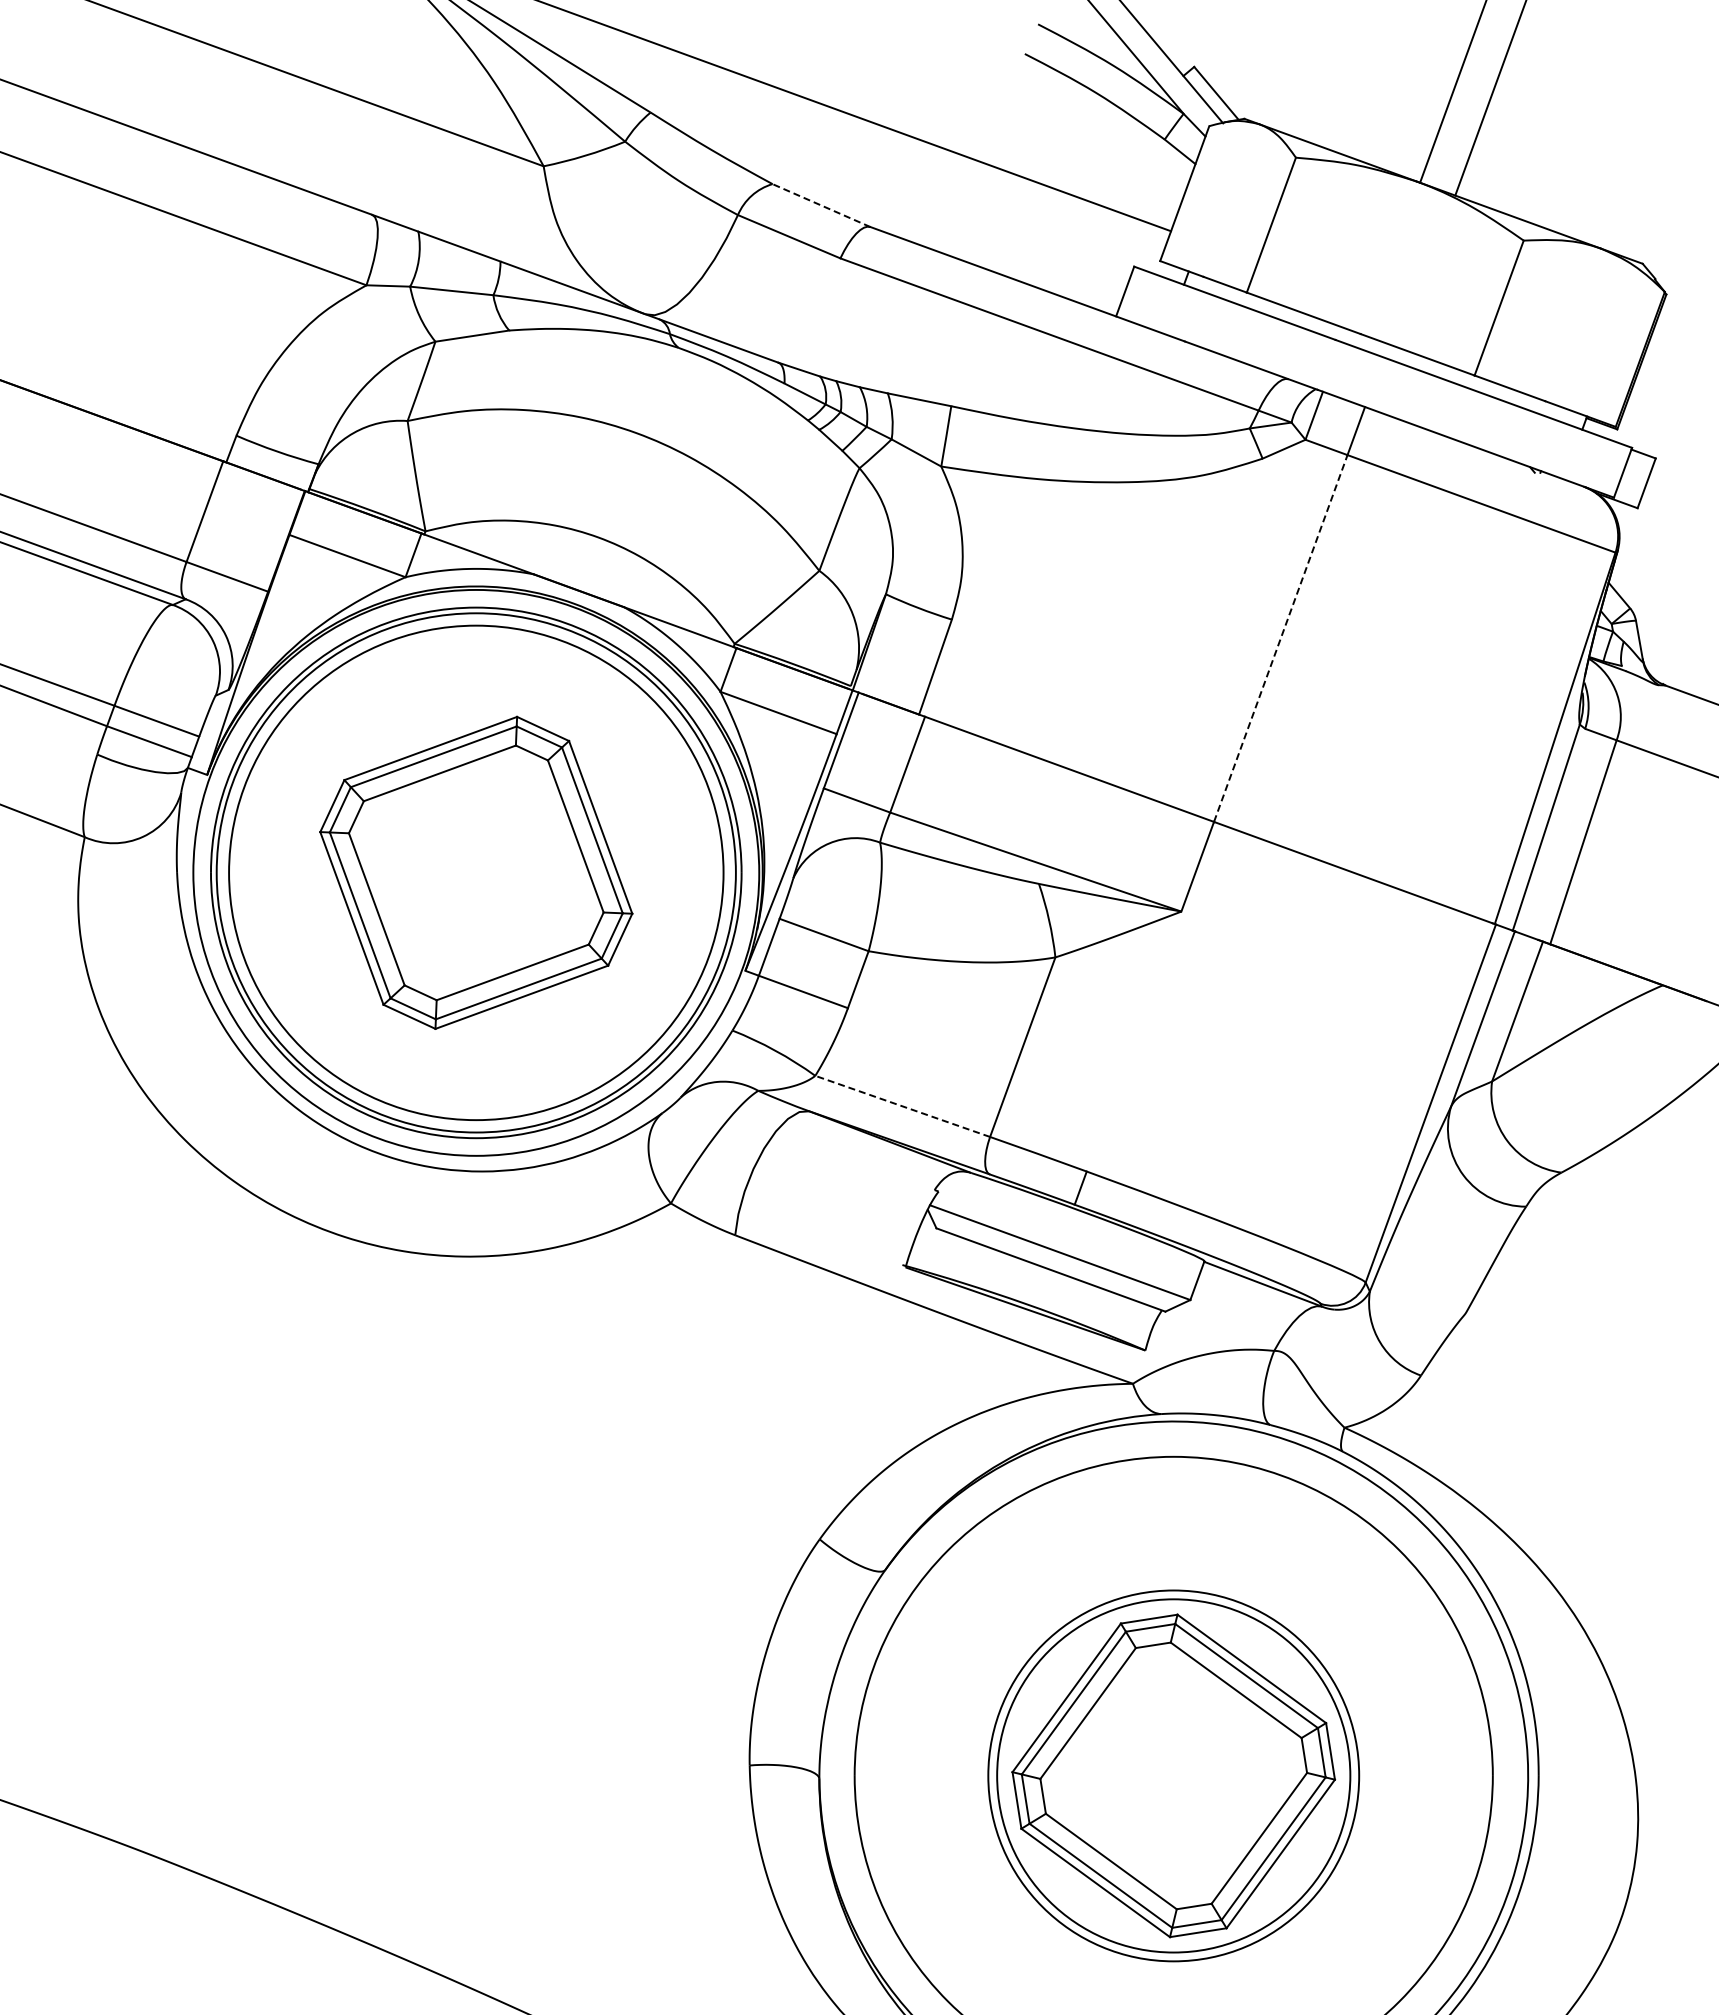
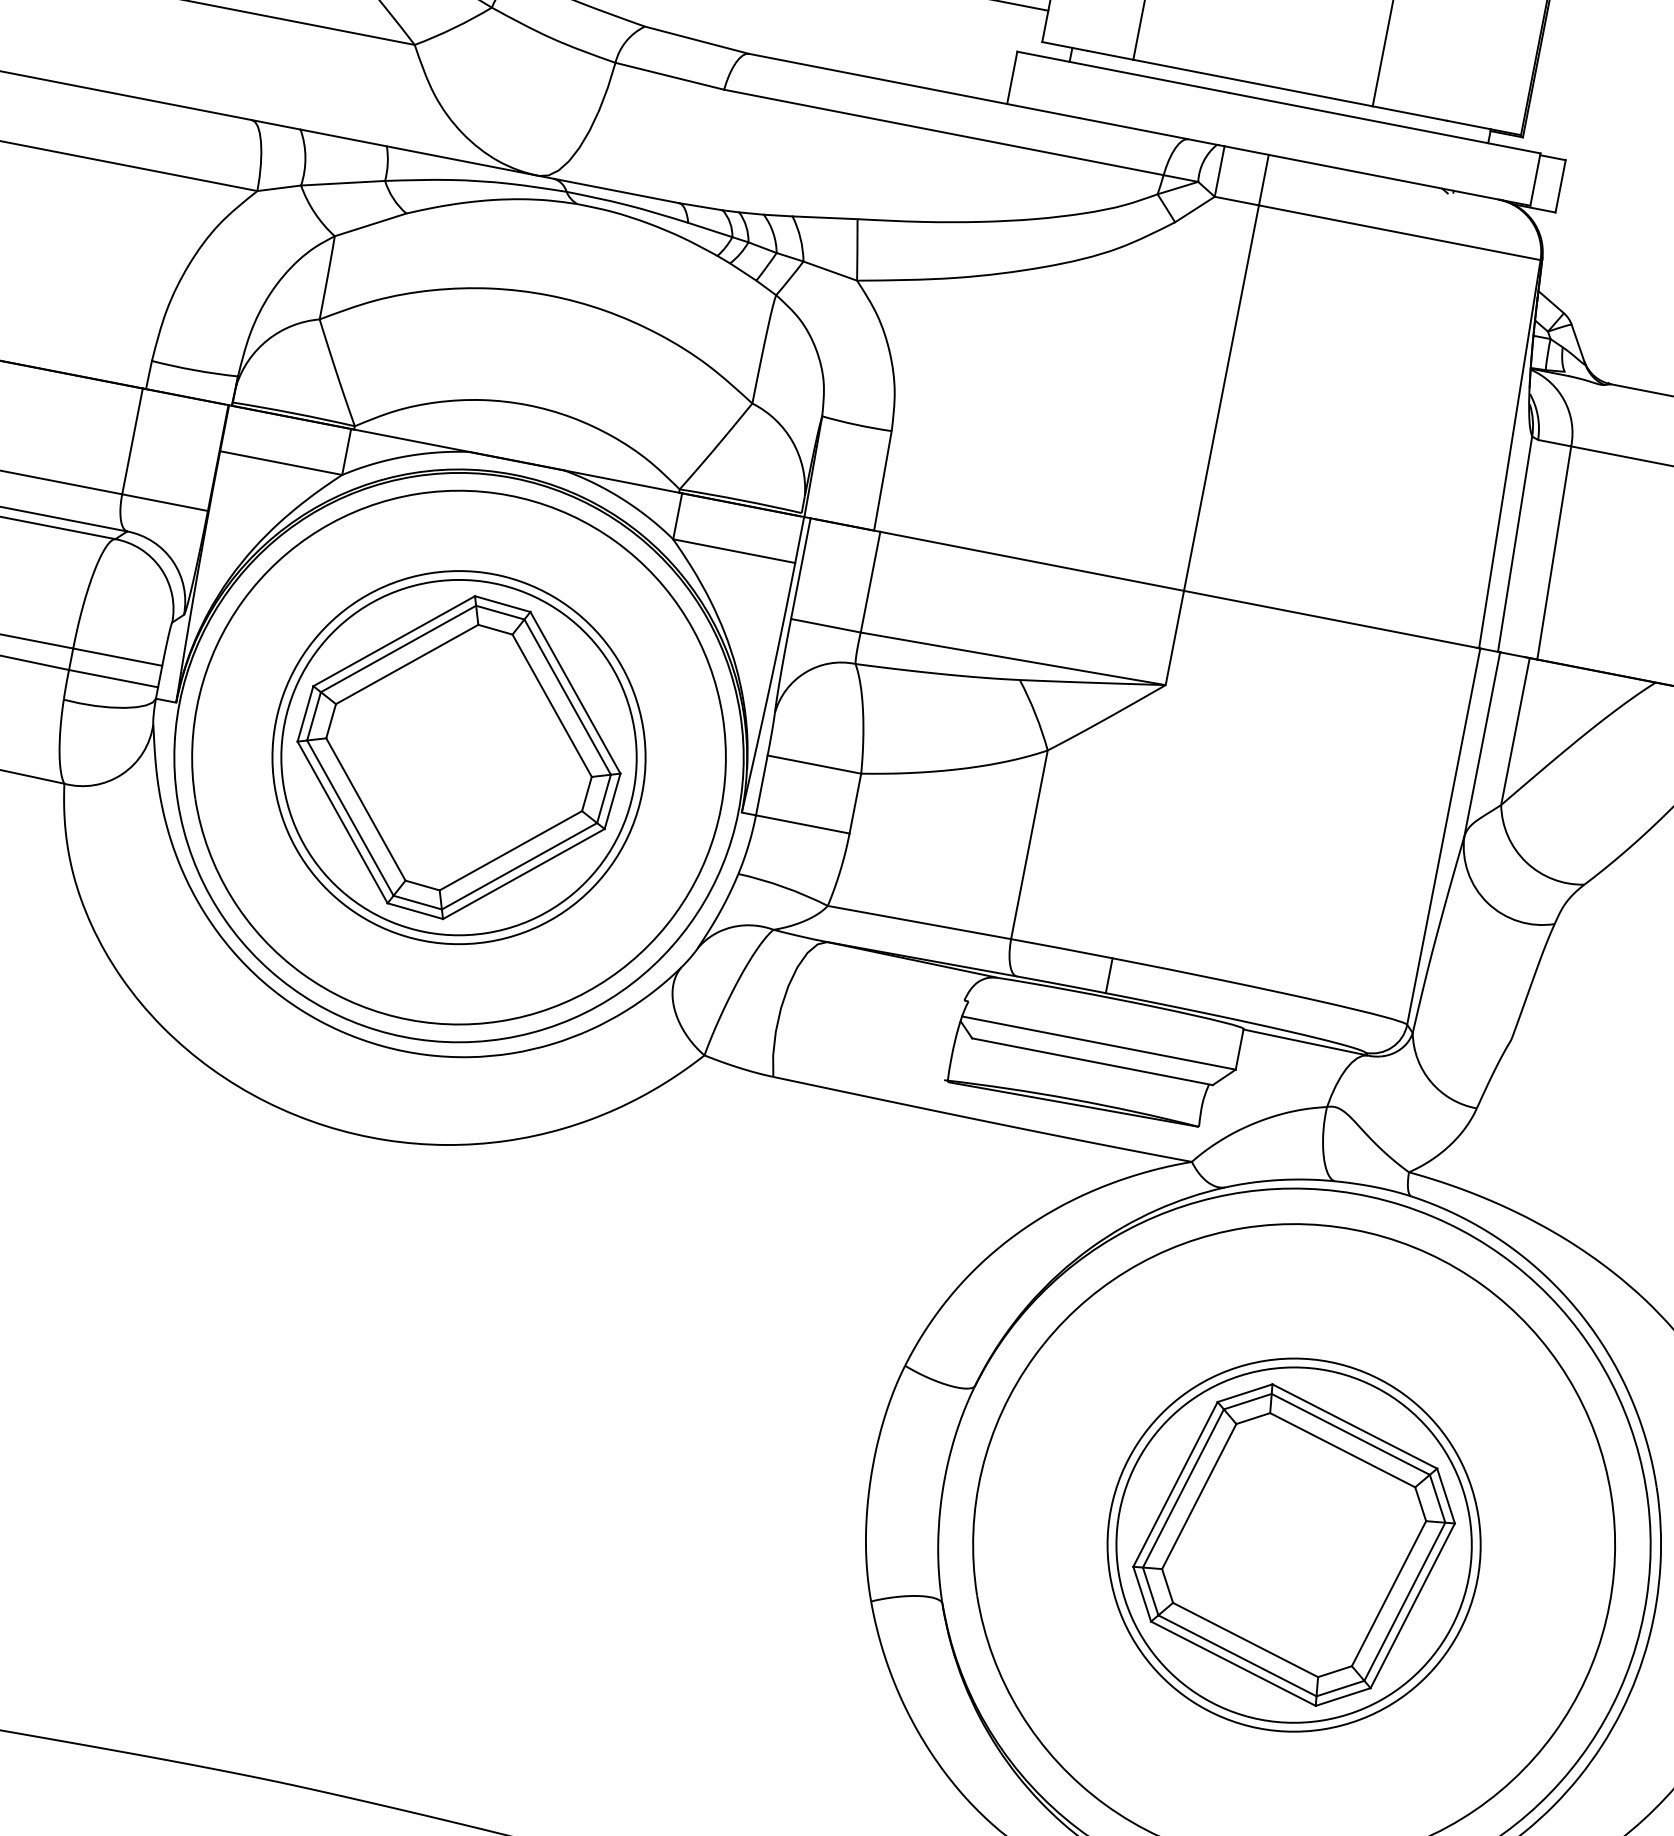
line: (821, 205) -> (696, 40), dashed -> solid
line: (1280, 638) -> (1221, 398), dashed -> solid
circle: (475, 872) -> (458, 757), size x0.71
circle: (475, 872) -> (458, 757), size x0.71
line: (902, 1106) -> (919, 922), dashed -> solid

